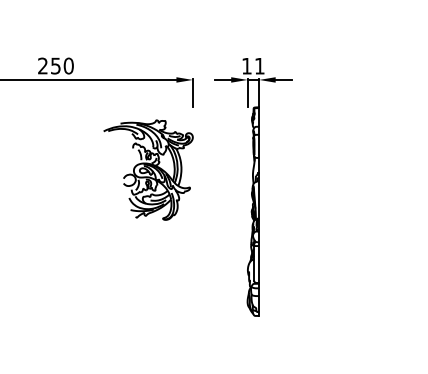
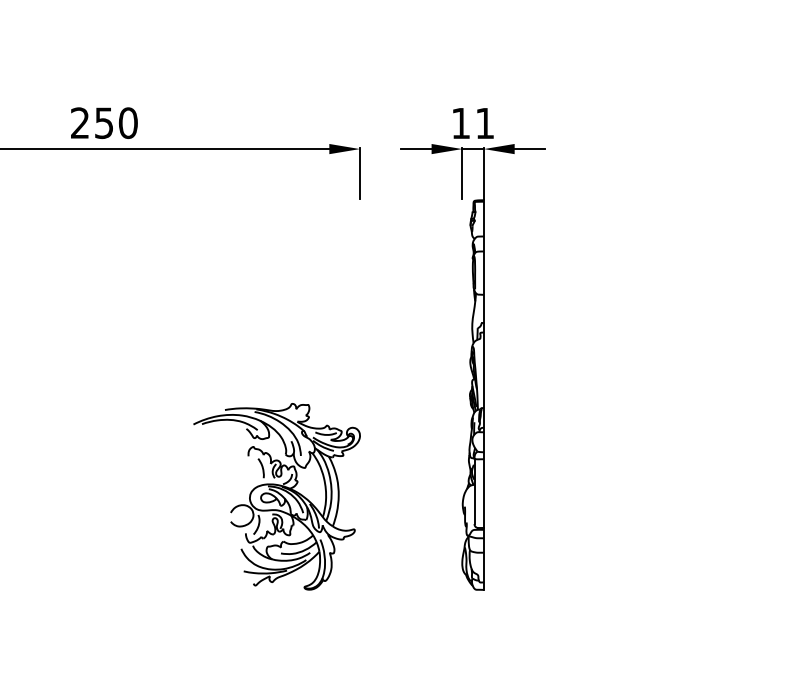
part: (148, 169) -> (277, 495), moved

